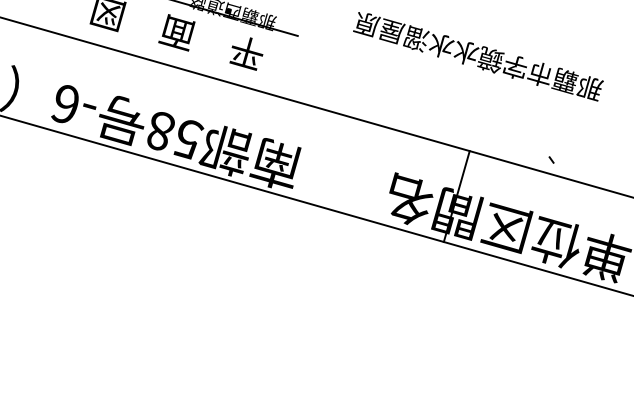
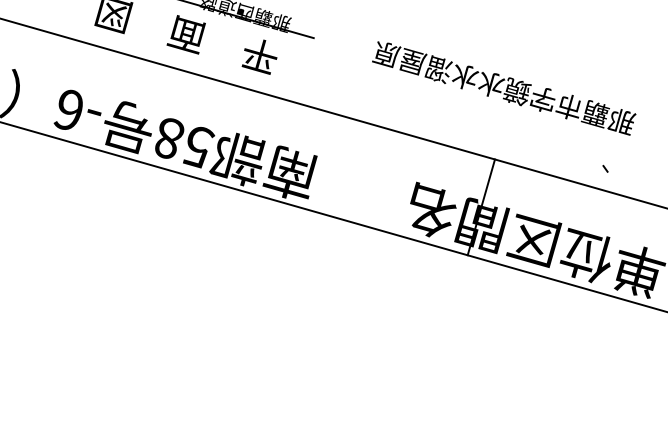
text: (478, 56) -> (504, 88), moved
line: (551, 159) -> (605, 168), moved

